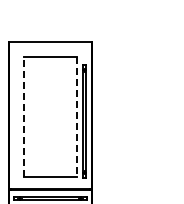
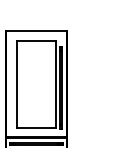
line: (23, 116) -> (16, 84), dashed -> solid
line: (77, 117) -> (55, 85), dashed -> solid

